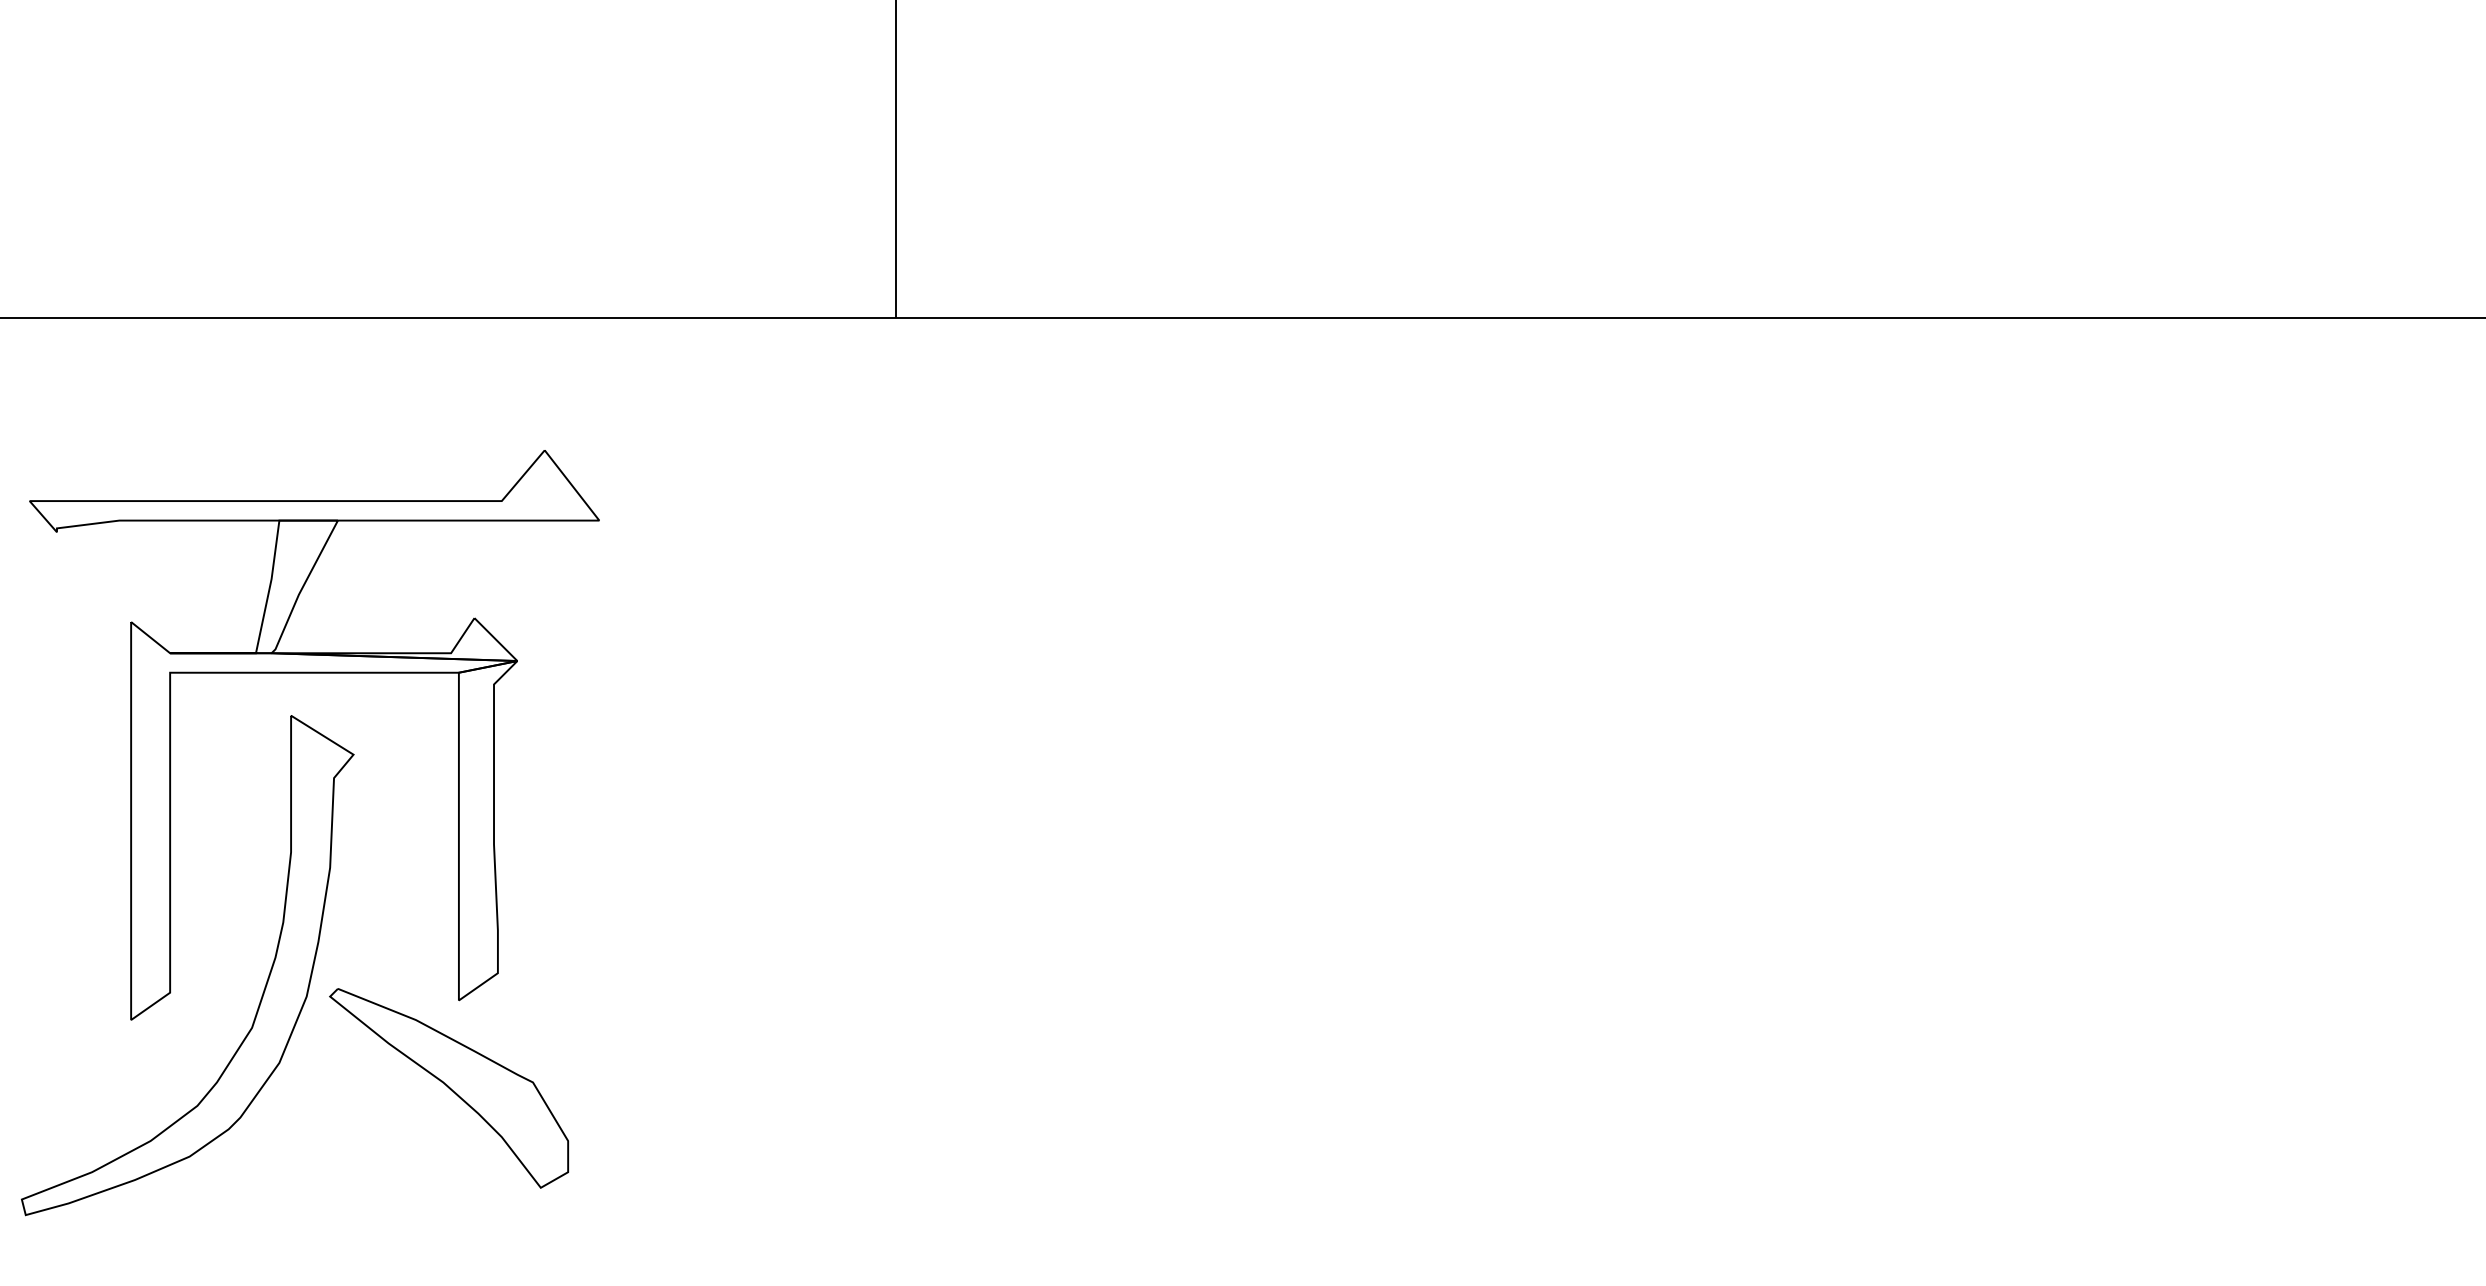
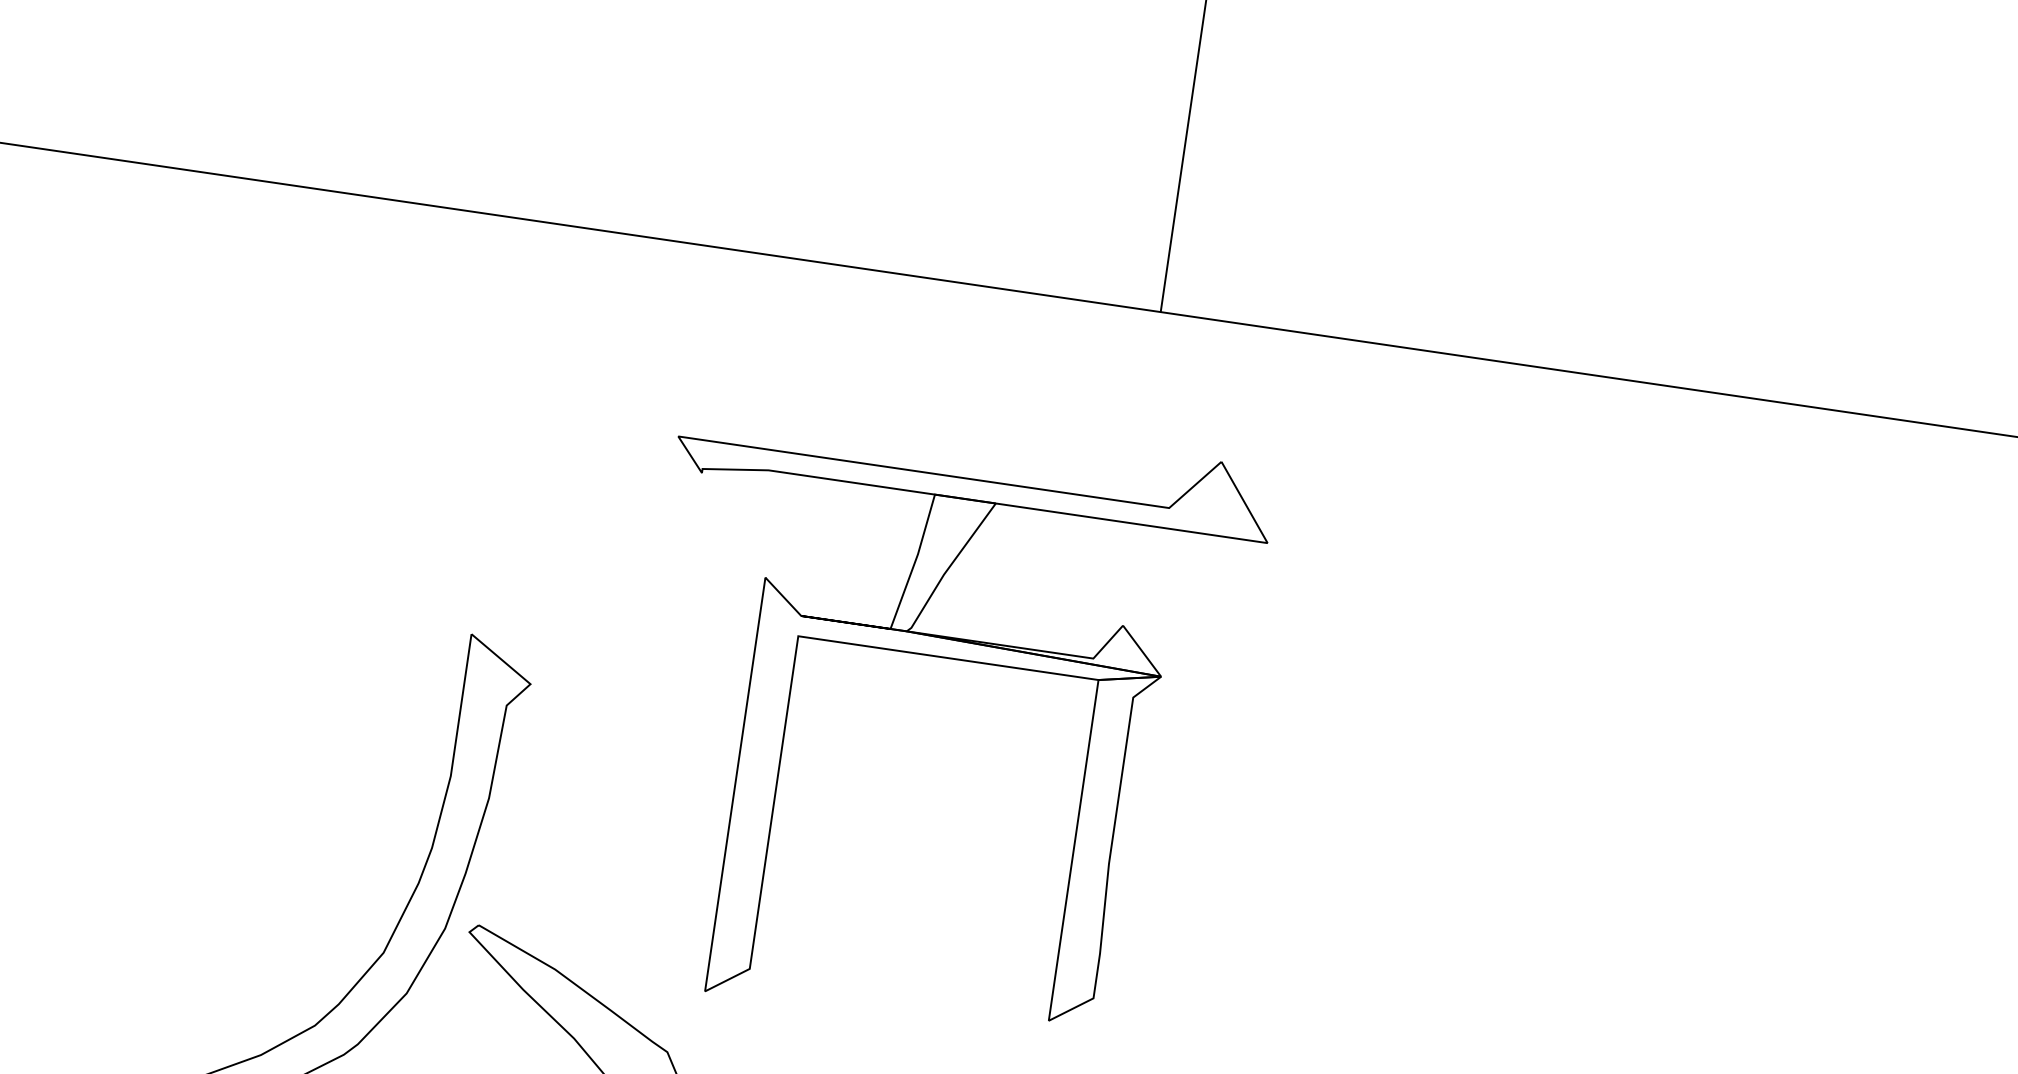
part: (314, 673) -> (948, 658), moved

